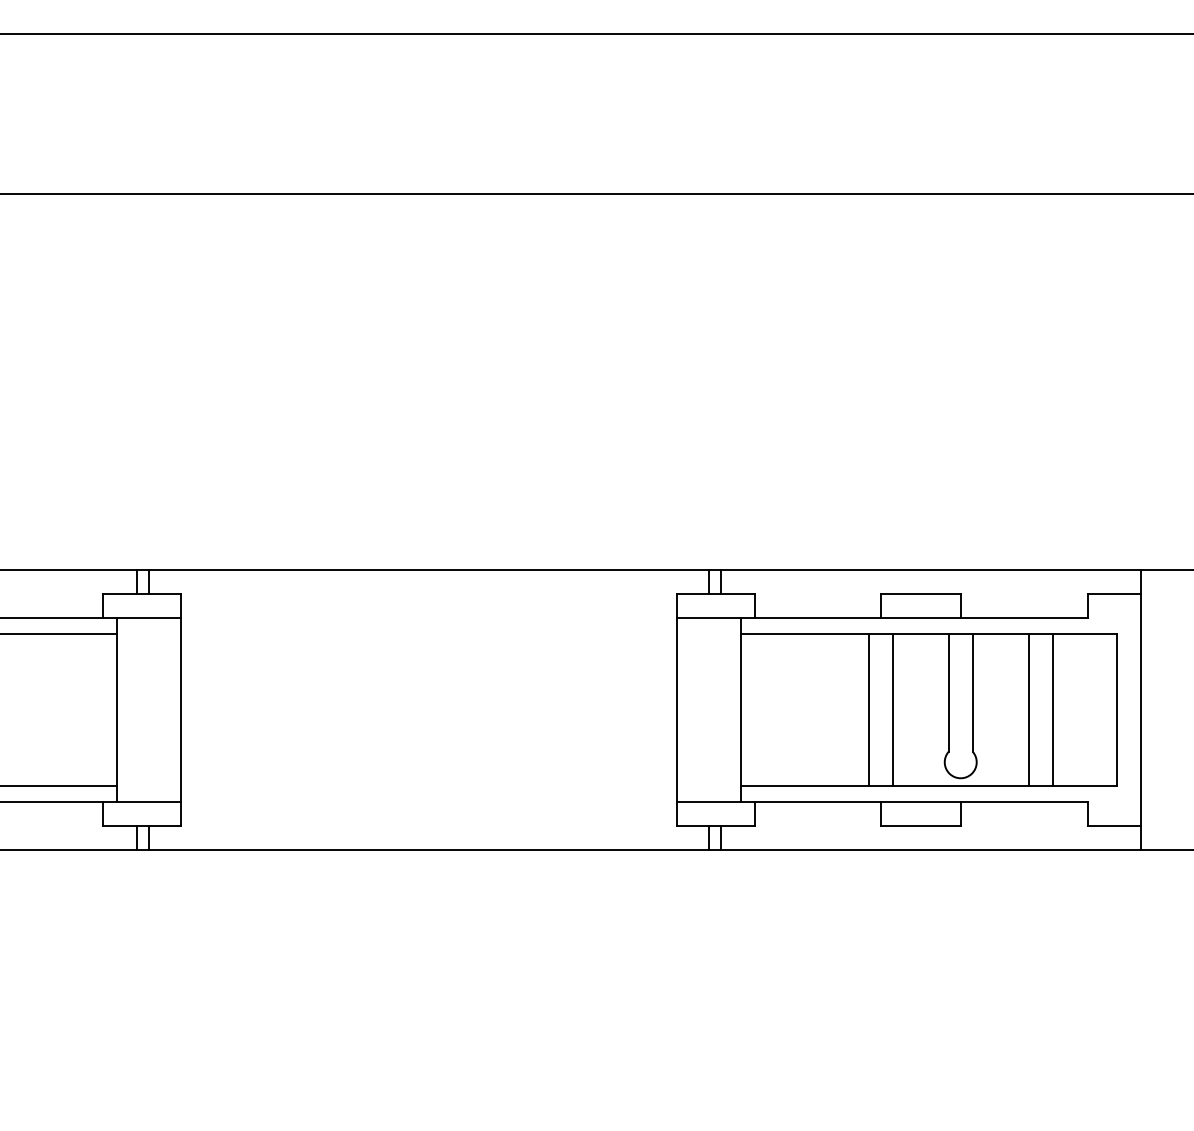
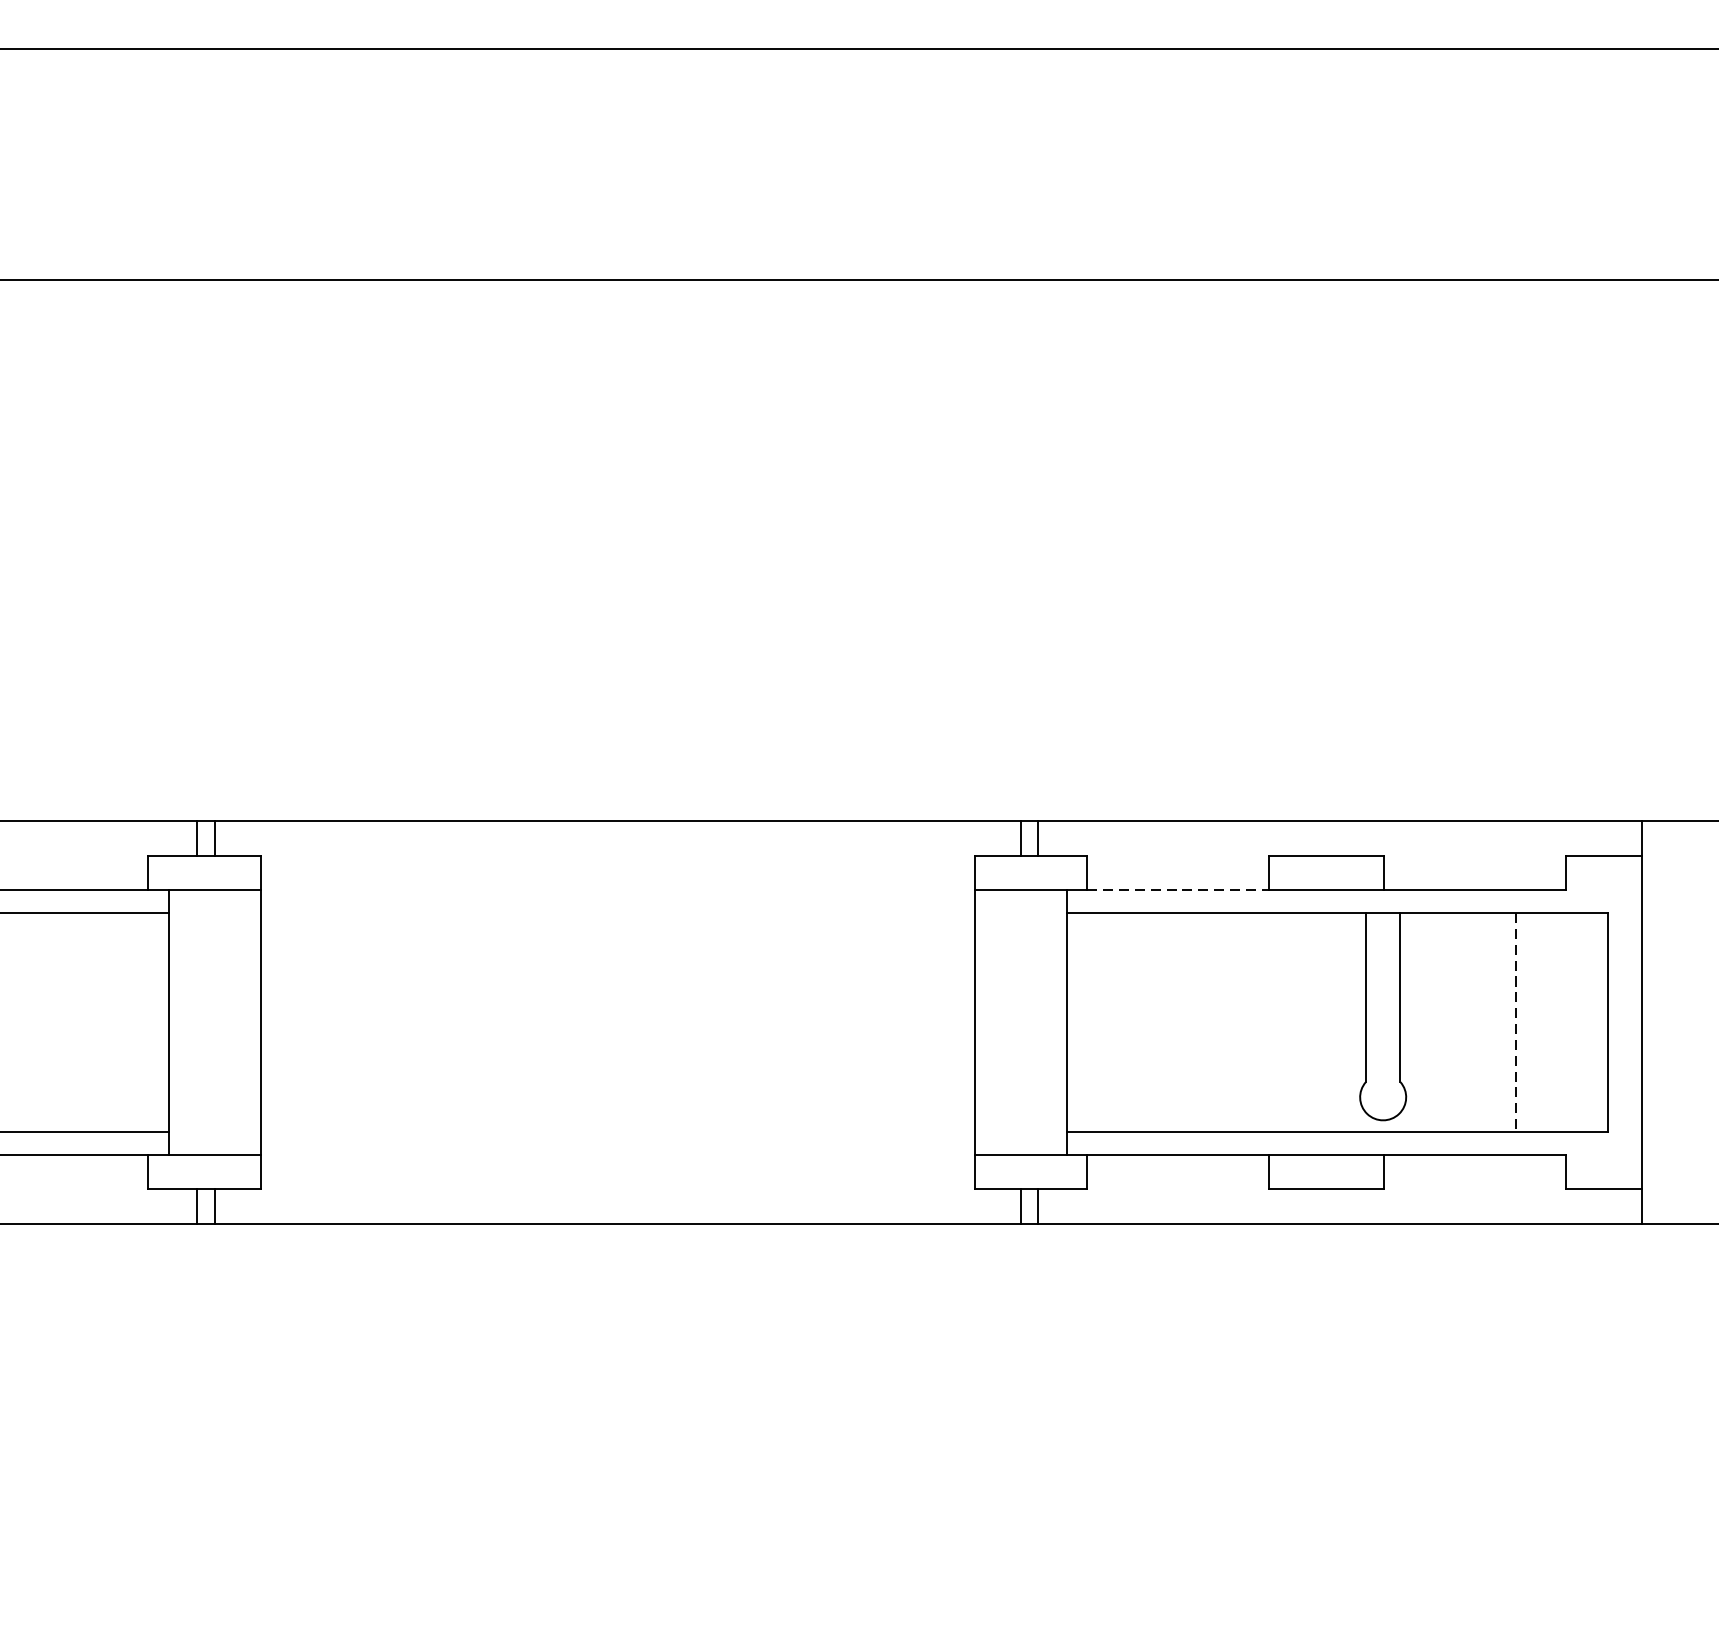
line: (818, 618) -> (1178, 890), solid -> dashed
line: (868, 710) -> (1250, 1022), removed
line: (892, 710) -> (1284, 1022), removed
line: (1028, 710) -> (1480, 1022), removed
line: (1052, 710) -> (1515, 1022), solid -> dashed

